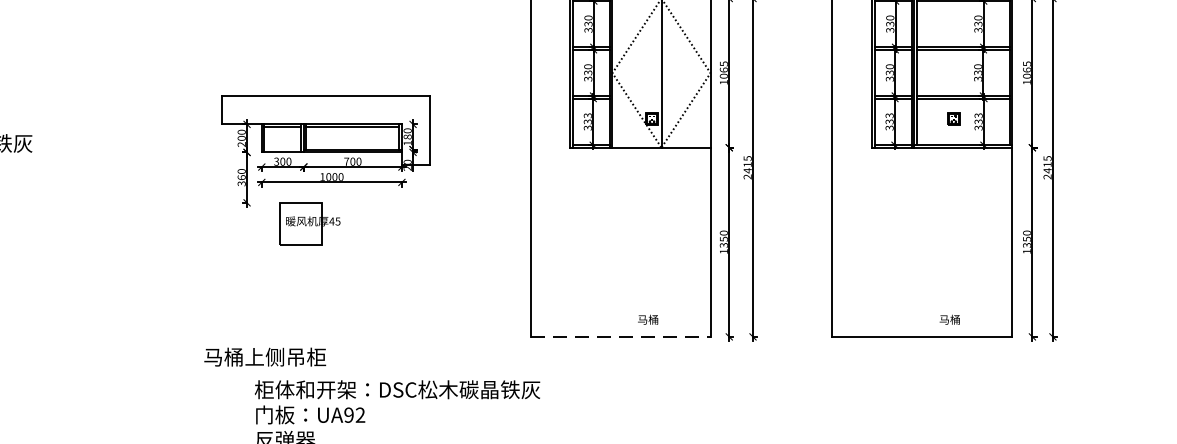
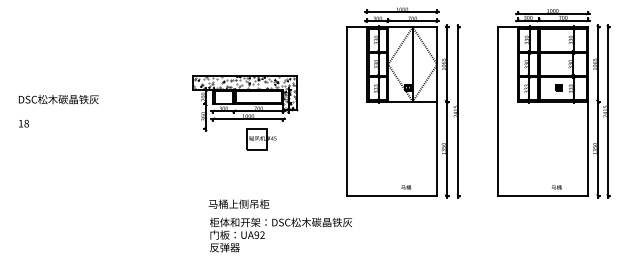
hatch: (326, 131) -> (245, 93), added
part: (310, 223) -> (261, 139), moved
line: (620, 337) -> (392, 196), dashed -> solid
text: (264, 355) -> (238, 203), moved

